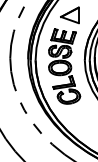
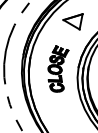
part: (64, 66) -> (57, 69), size x0.6

